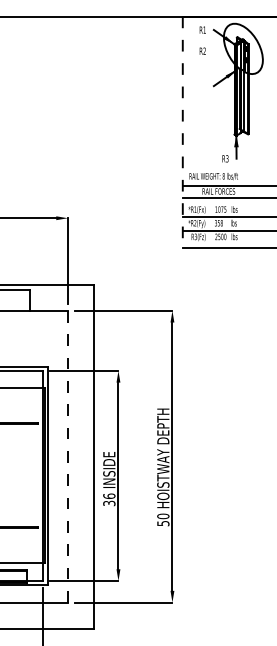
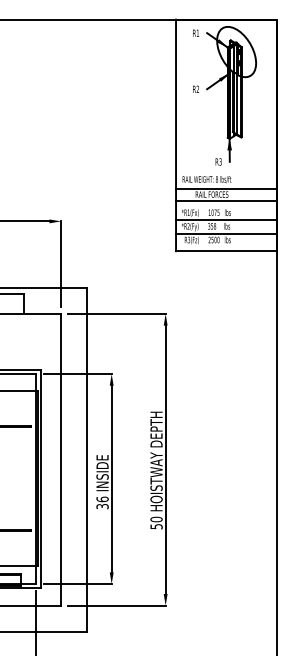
text: (202, 50) -> (195, 88), moved
line: (183, 132) -> (176, 135), dashed -> solid
line: (68, 456) -> (61, 459), dashed -> solid

